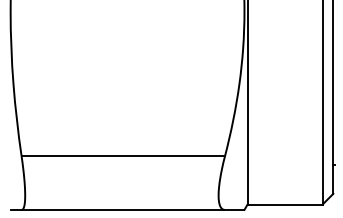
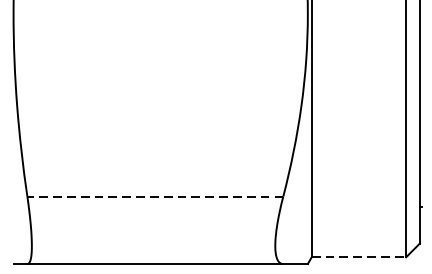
line: (123, 156) -> (155, 196), solid -> dashed
line: (285, 204) -> (359, 257), solid -> dashed

